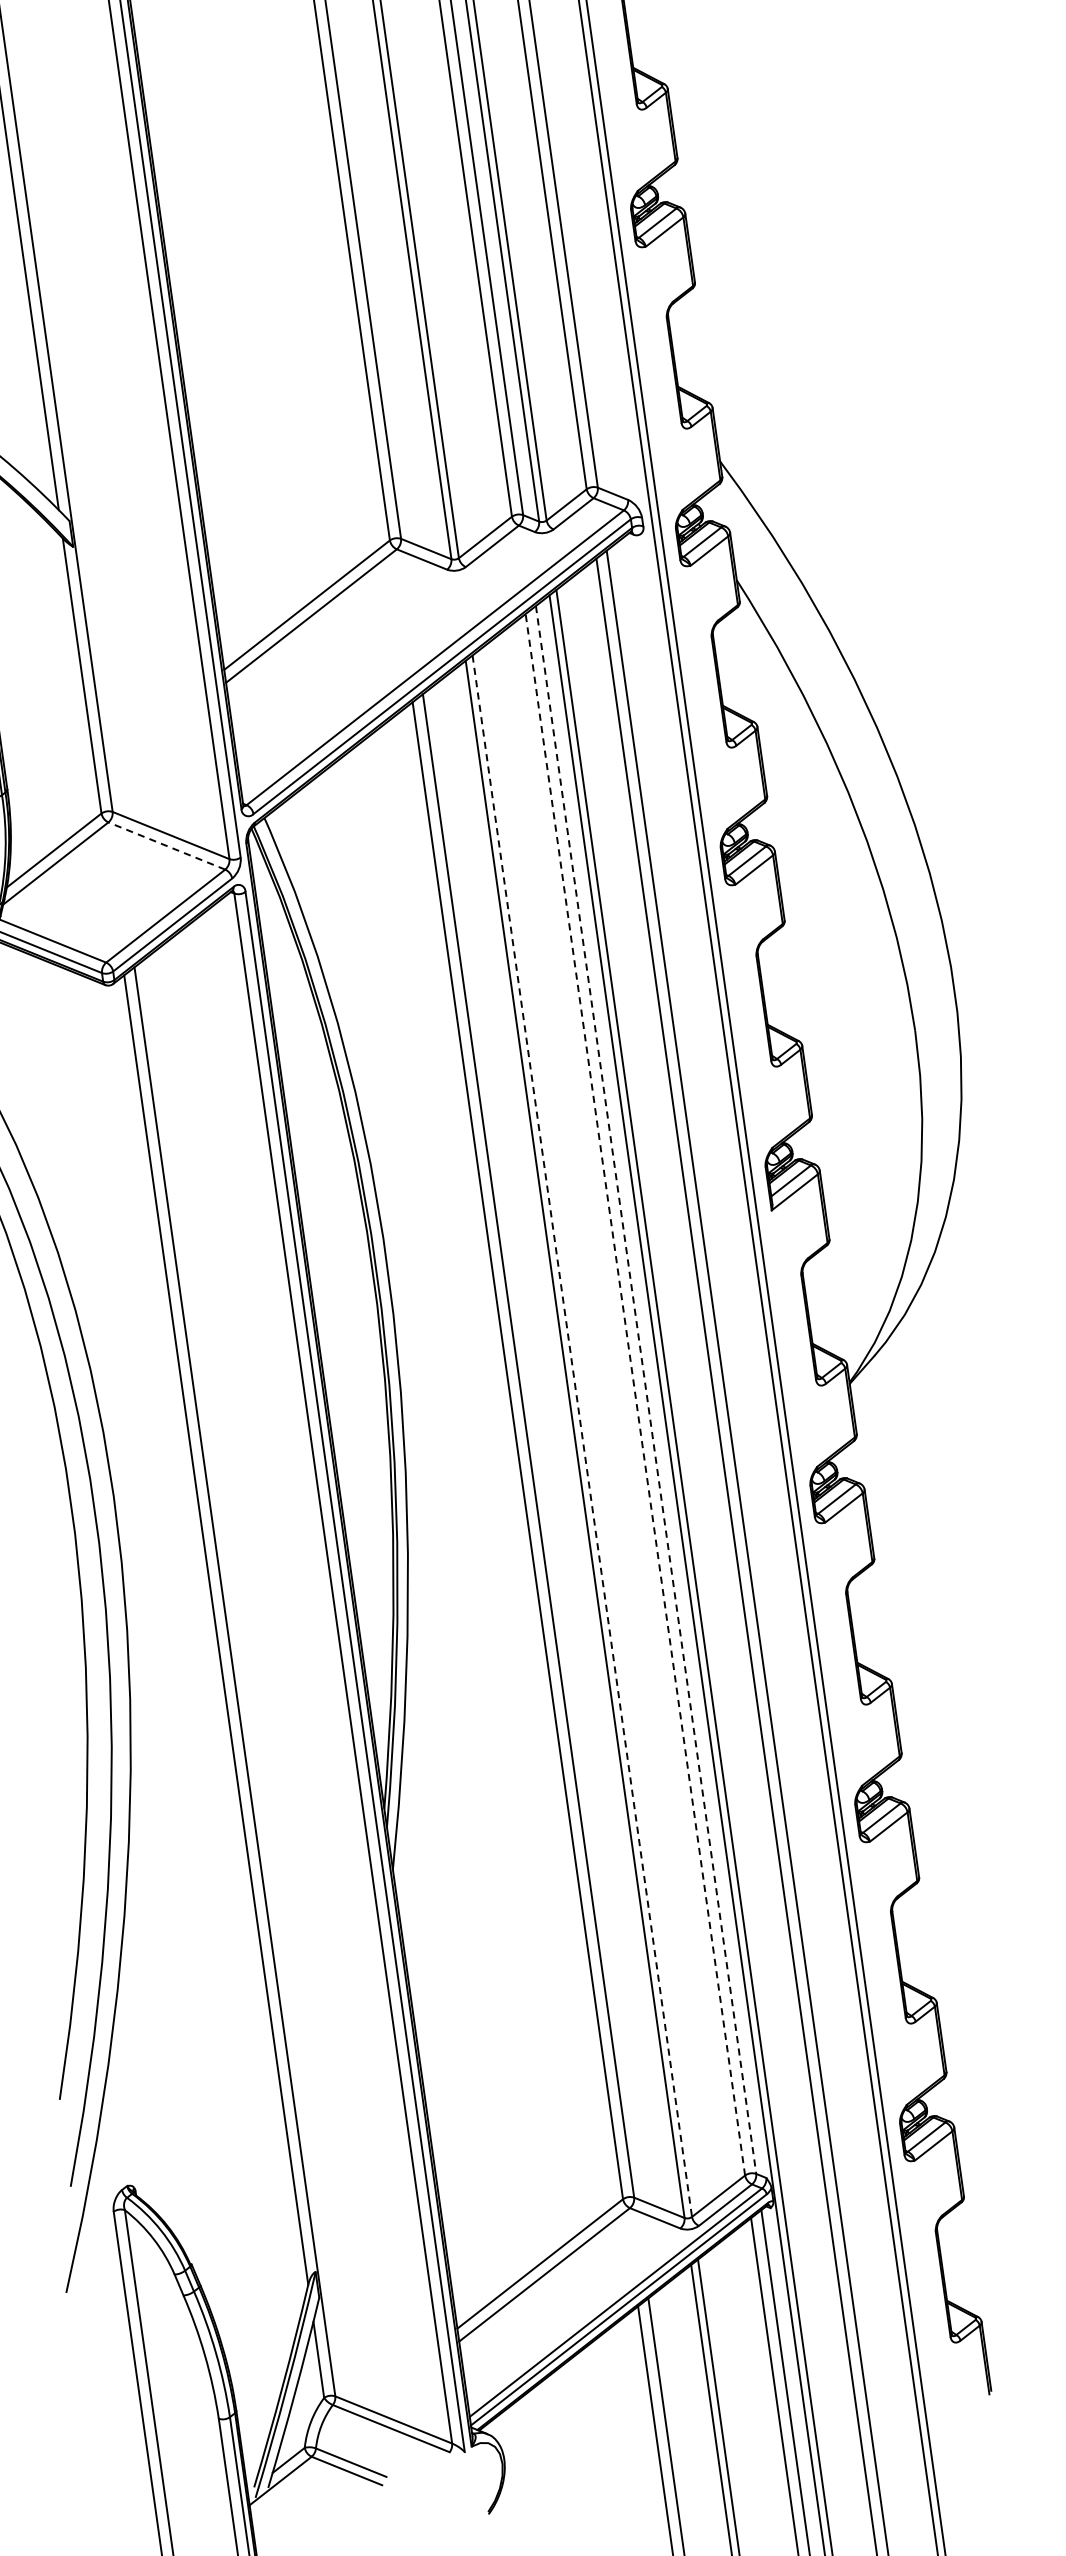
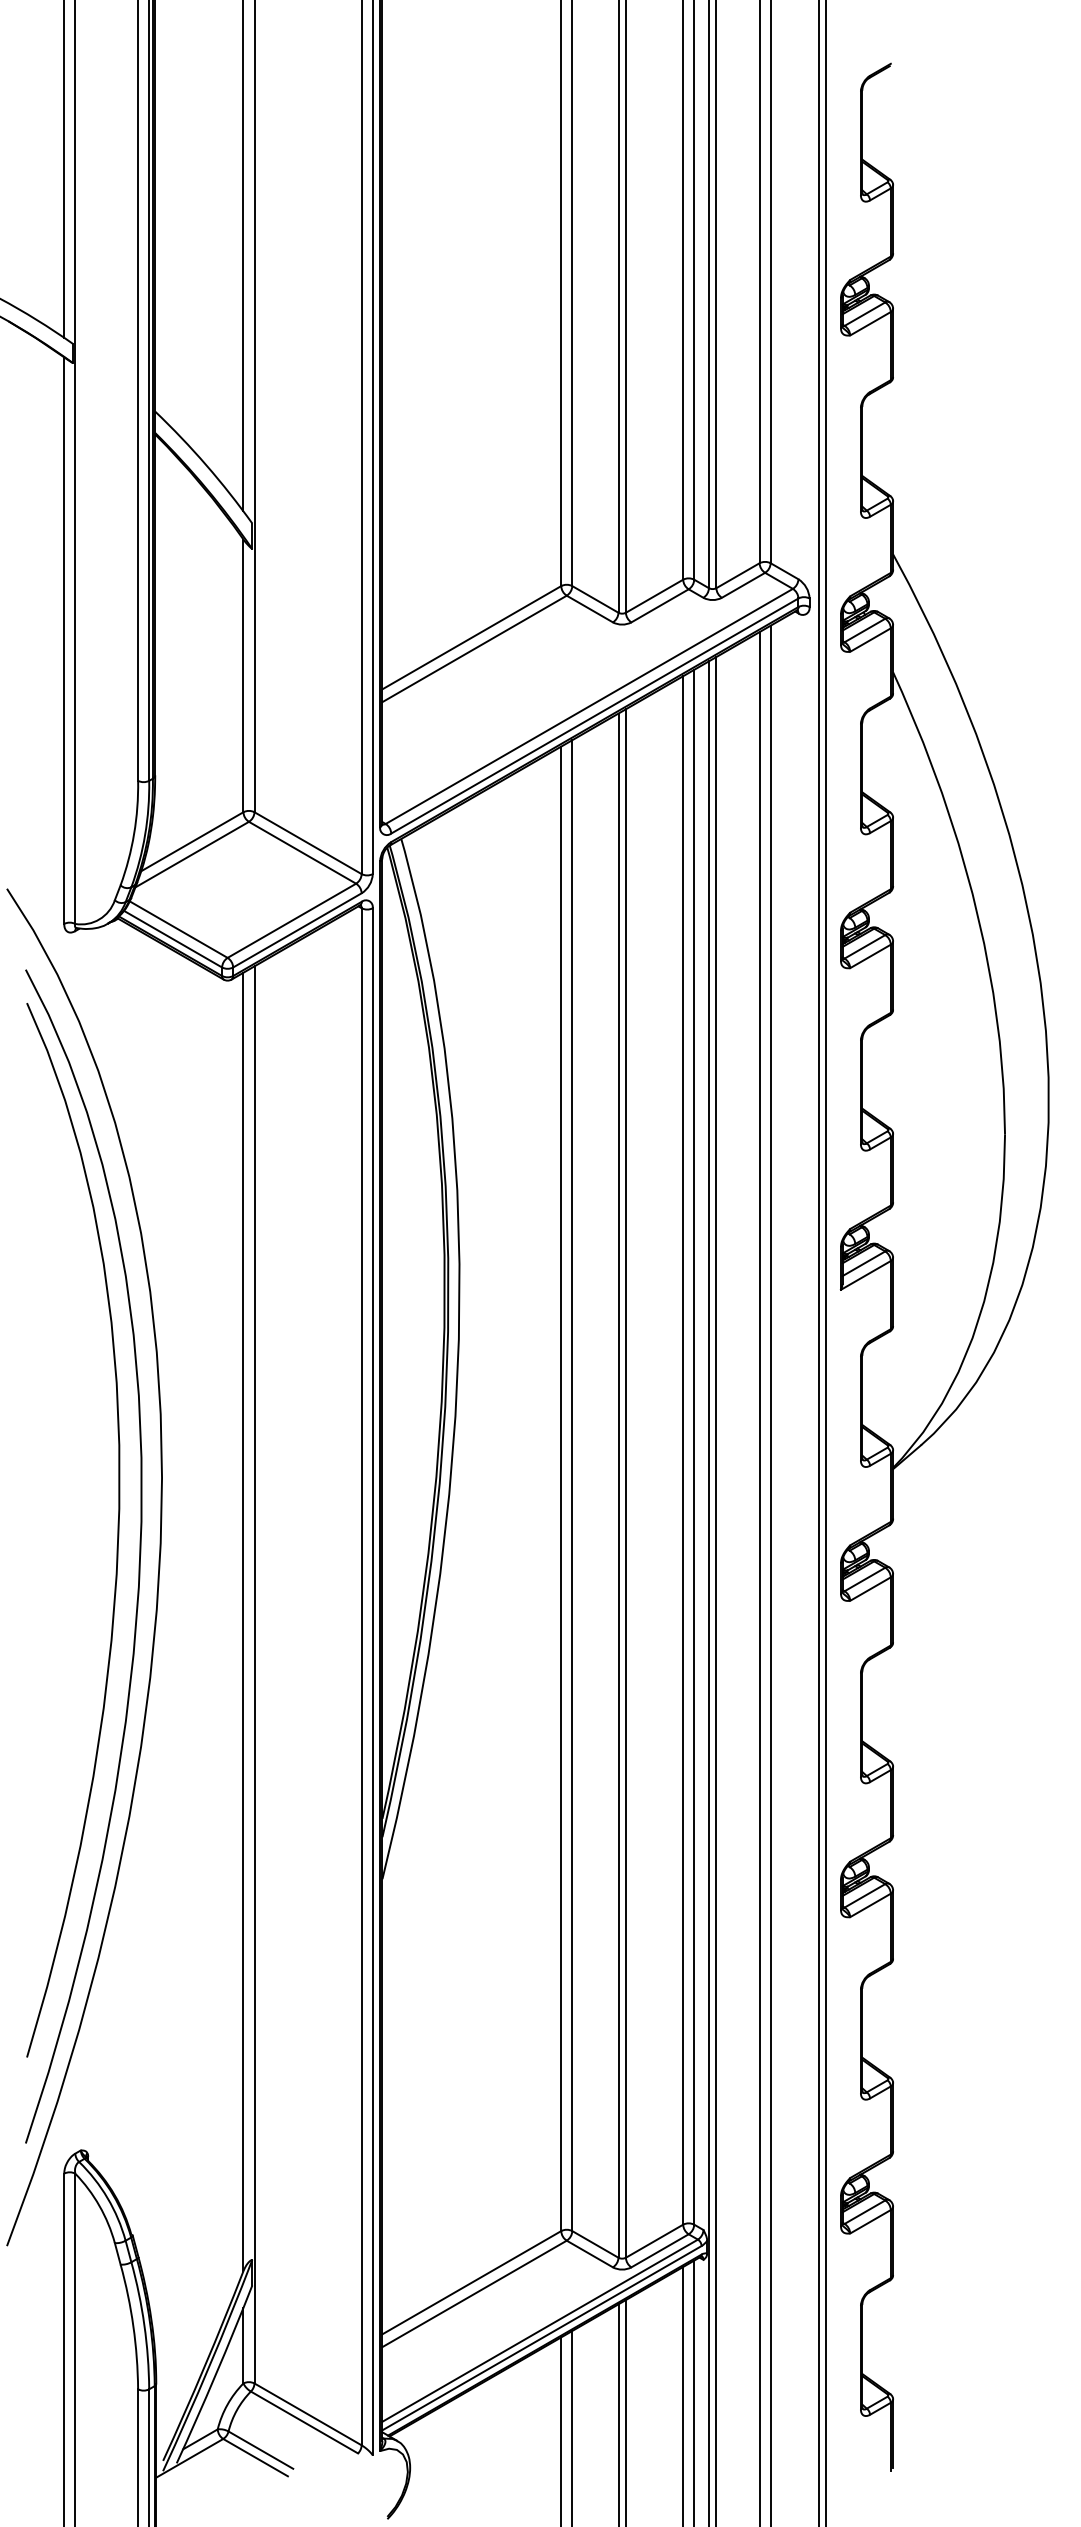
line: (166, 845) -> (302, 852), dashed -> solid
line: (646, 1390) -> (694, 1447), dashed -> solid
line: (635, 1393) -> (683, 1449), dashed -> solid
line: (582, 1437) -> (625, 1484), dashed -> solid

